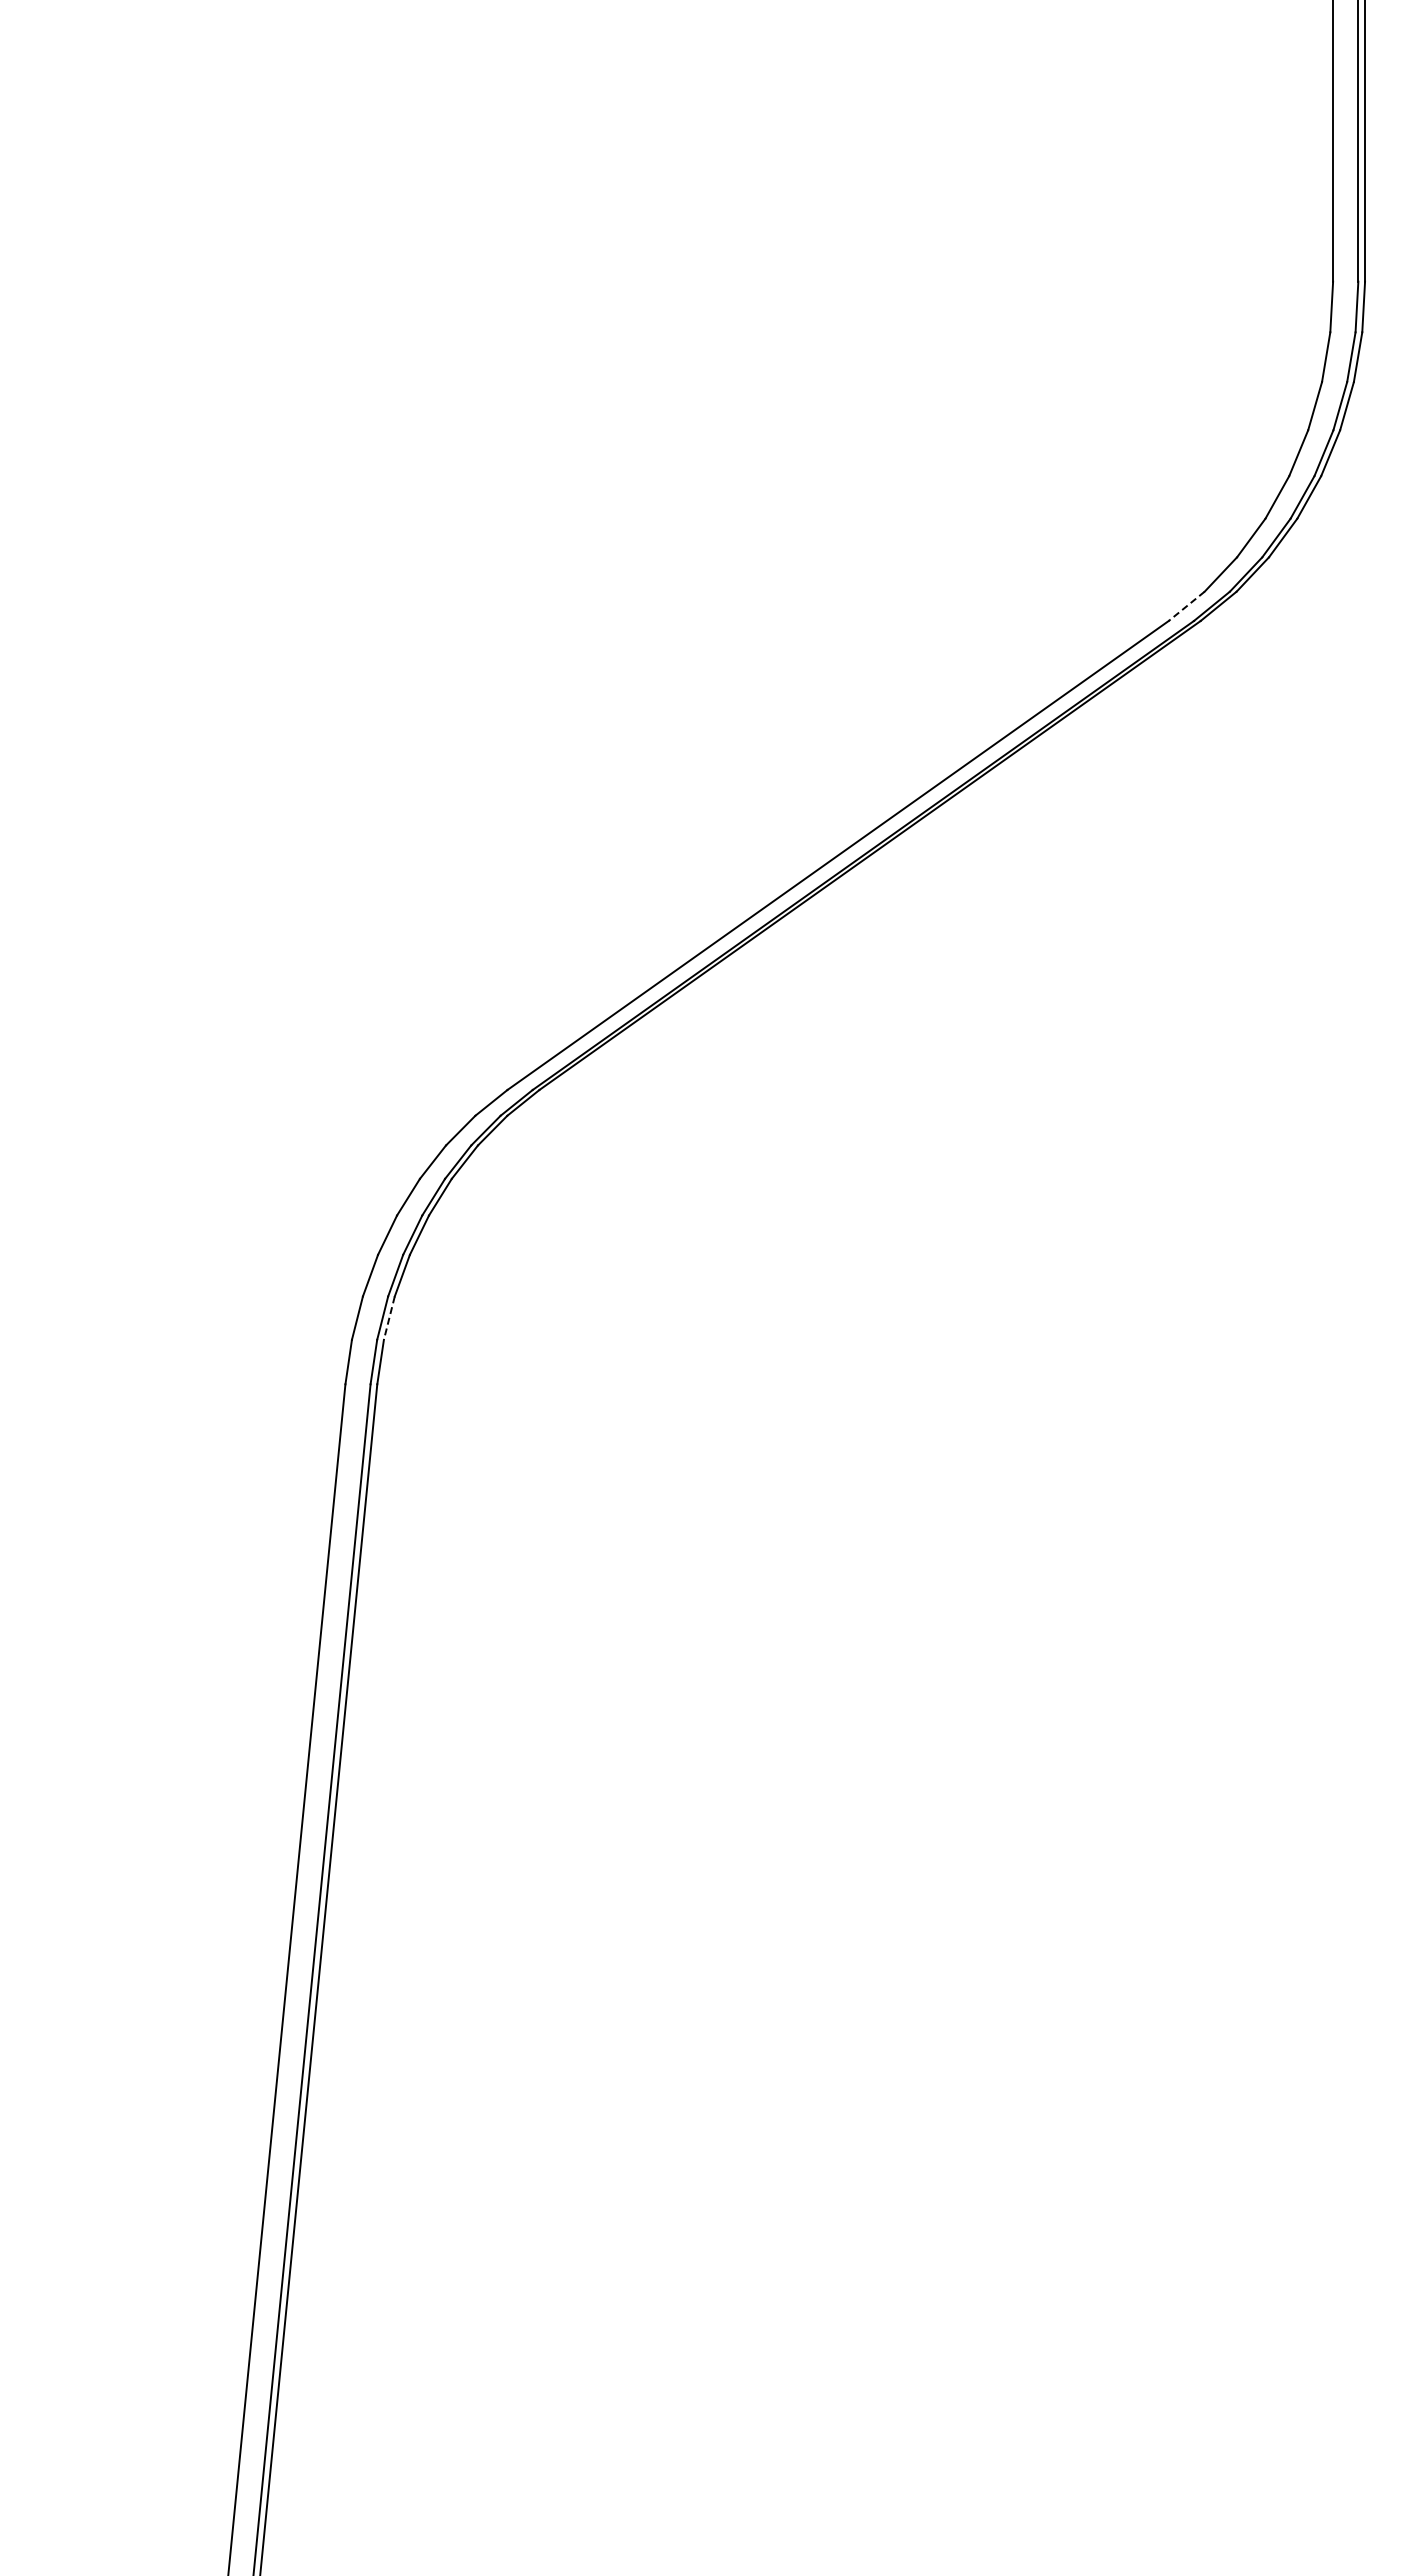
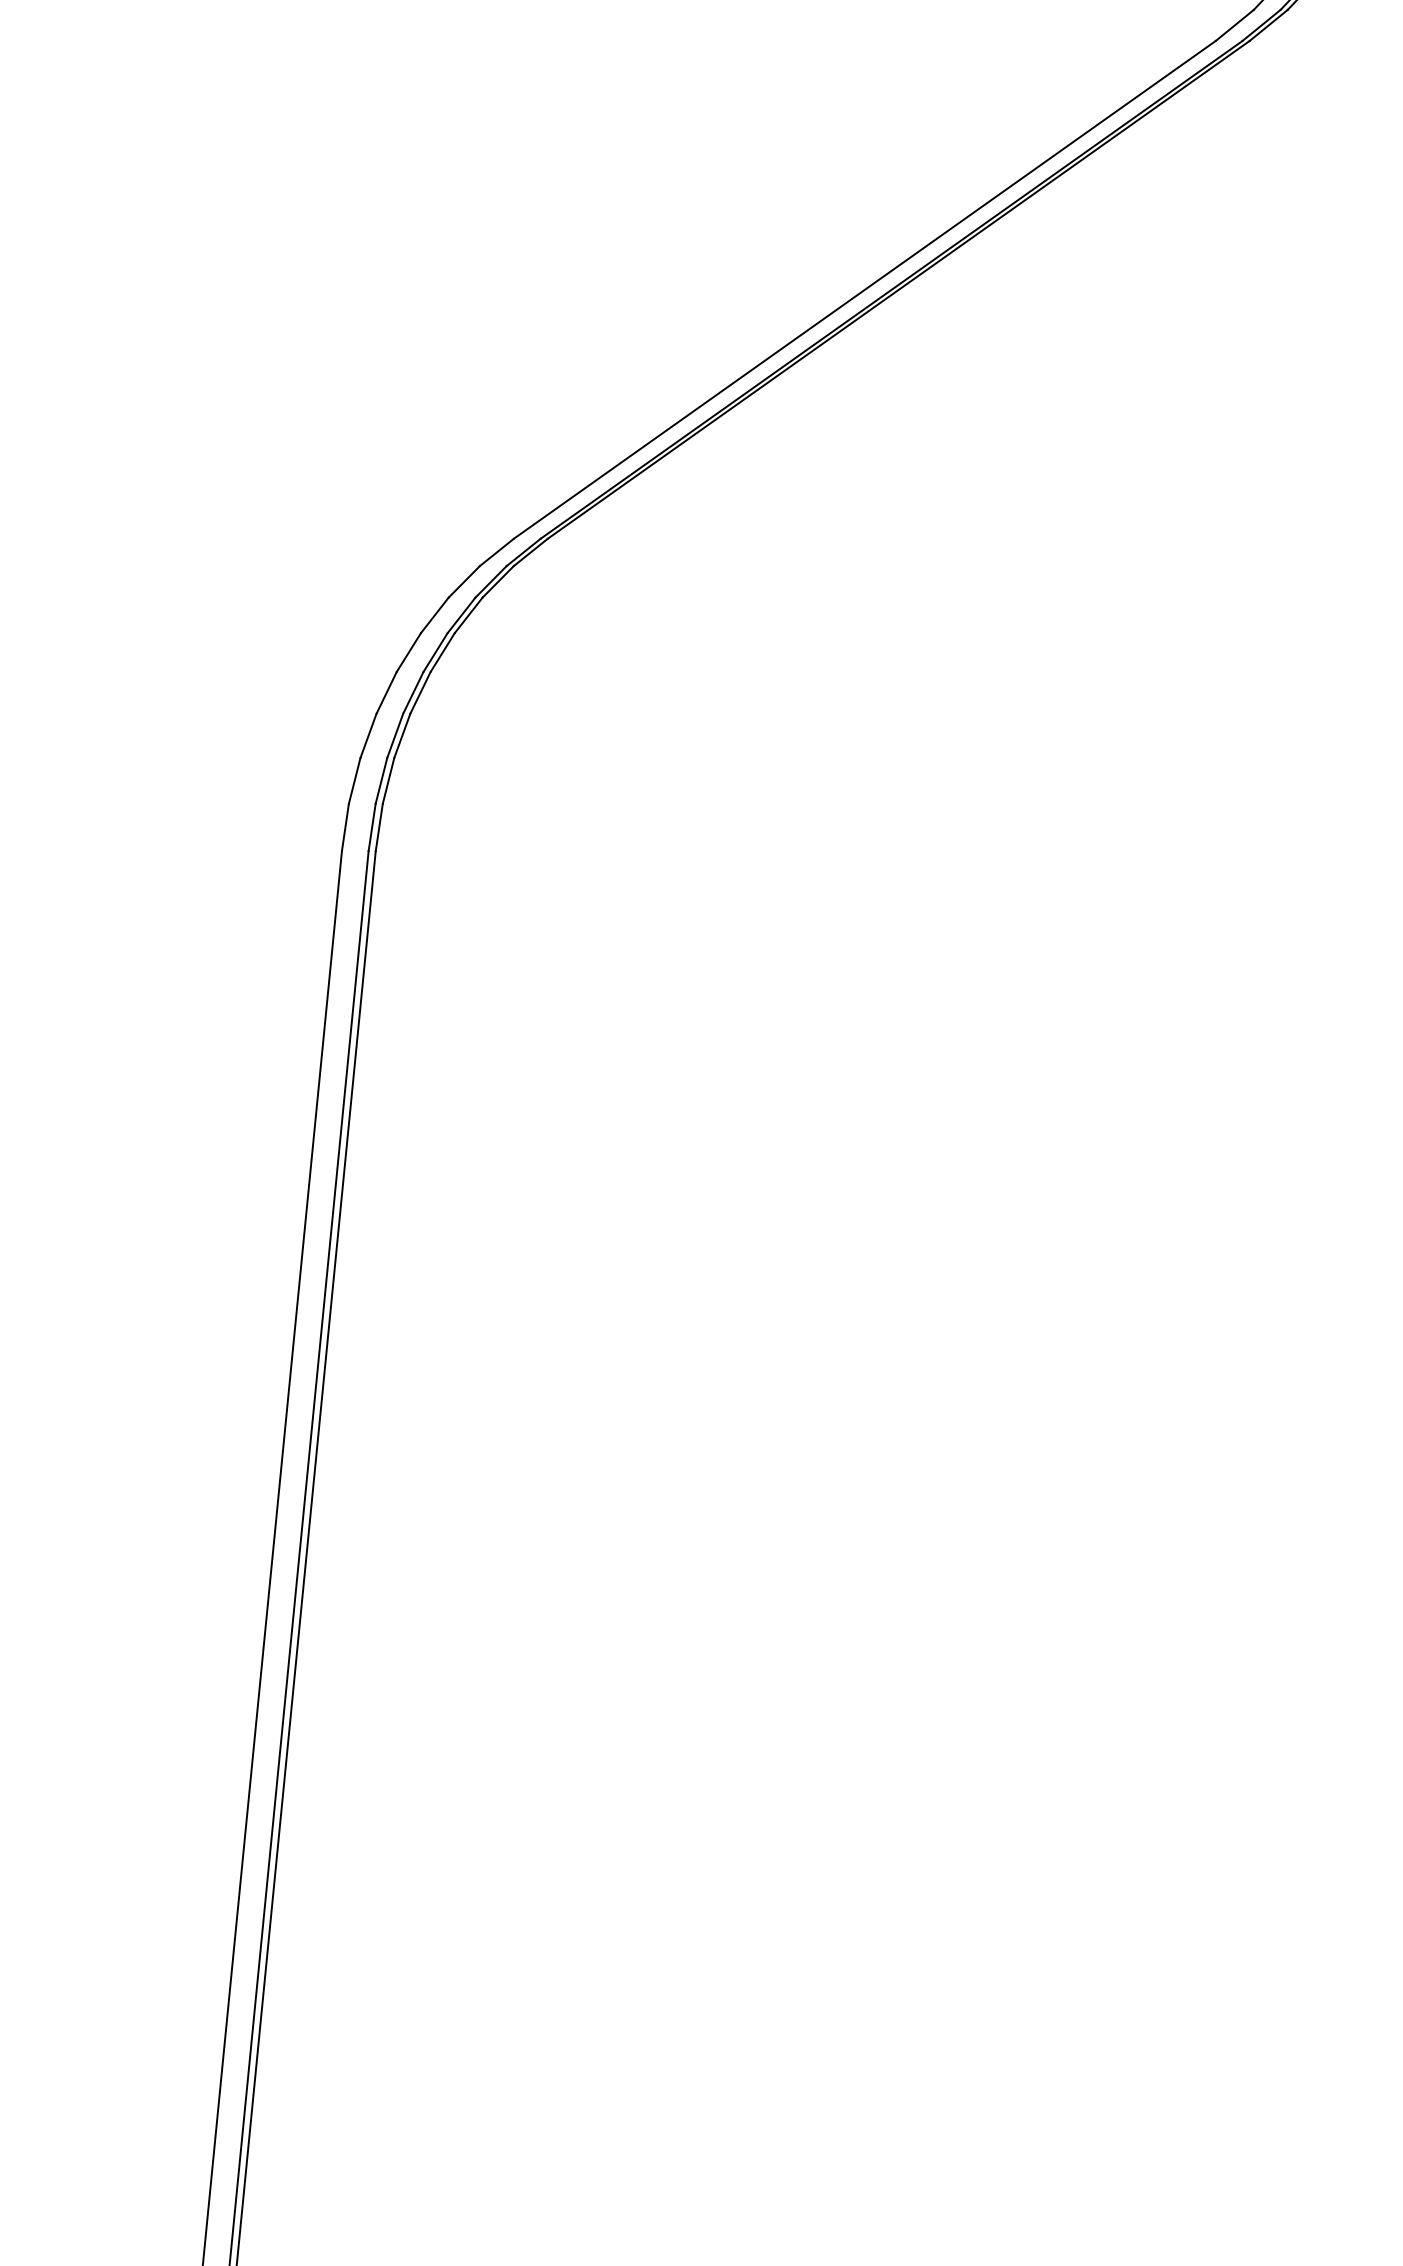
line: (1186, 606) -> (1234, 25), dashed -> solid
line: (389, 1318) -> (388, 781), dashed -> solid

